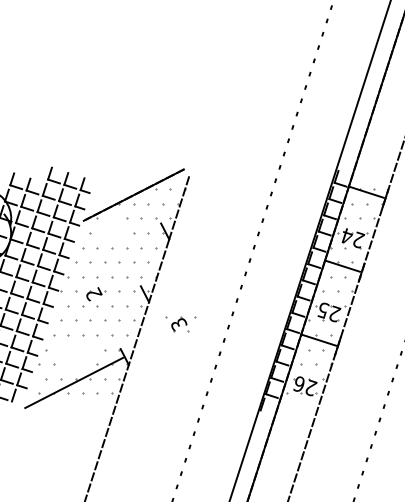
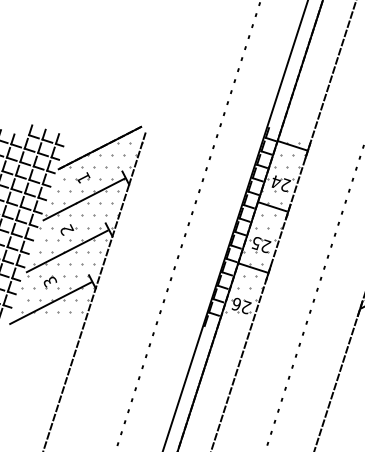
part: (112, 227) -> (82, 174), added
line: (113, 257) -> (83, 199), added
line: (93, 320) -> (66, 251), added
part: (181, 325) -> (52, 282), moved

